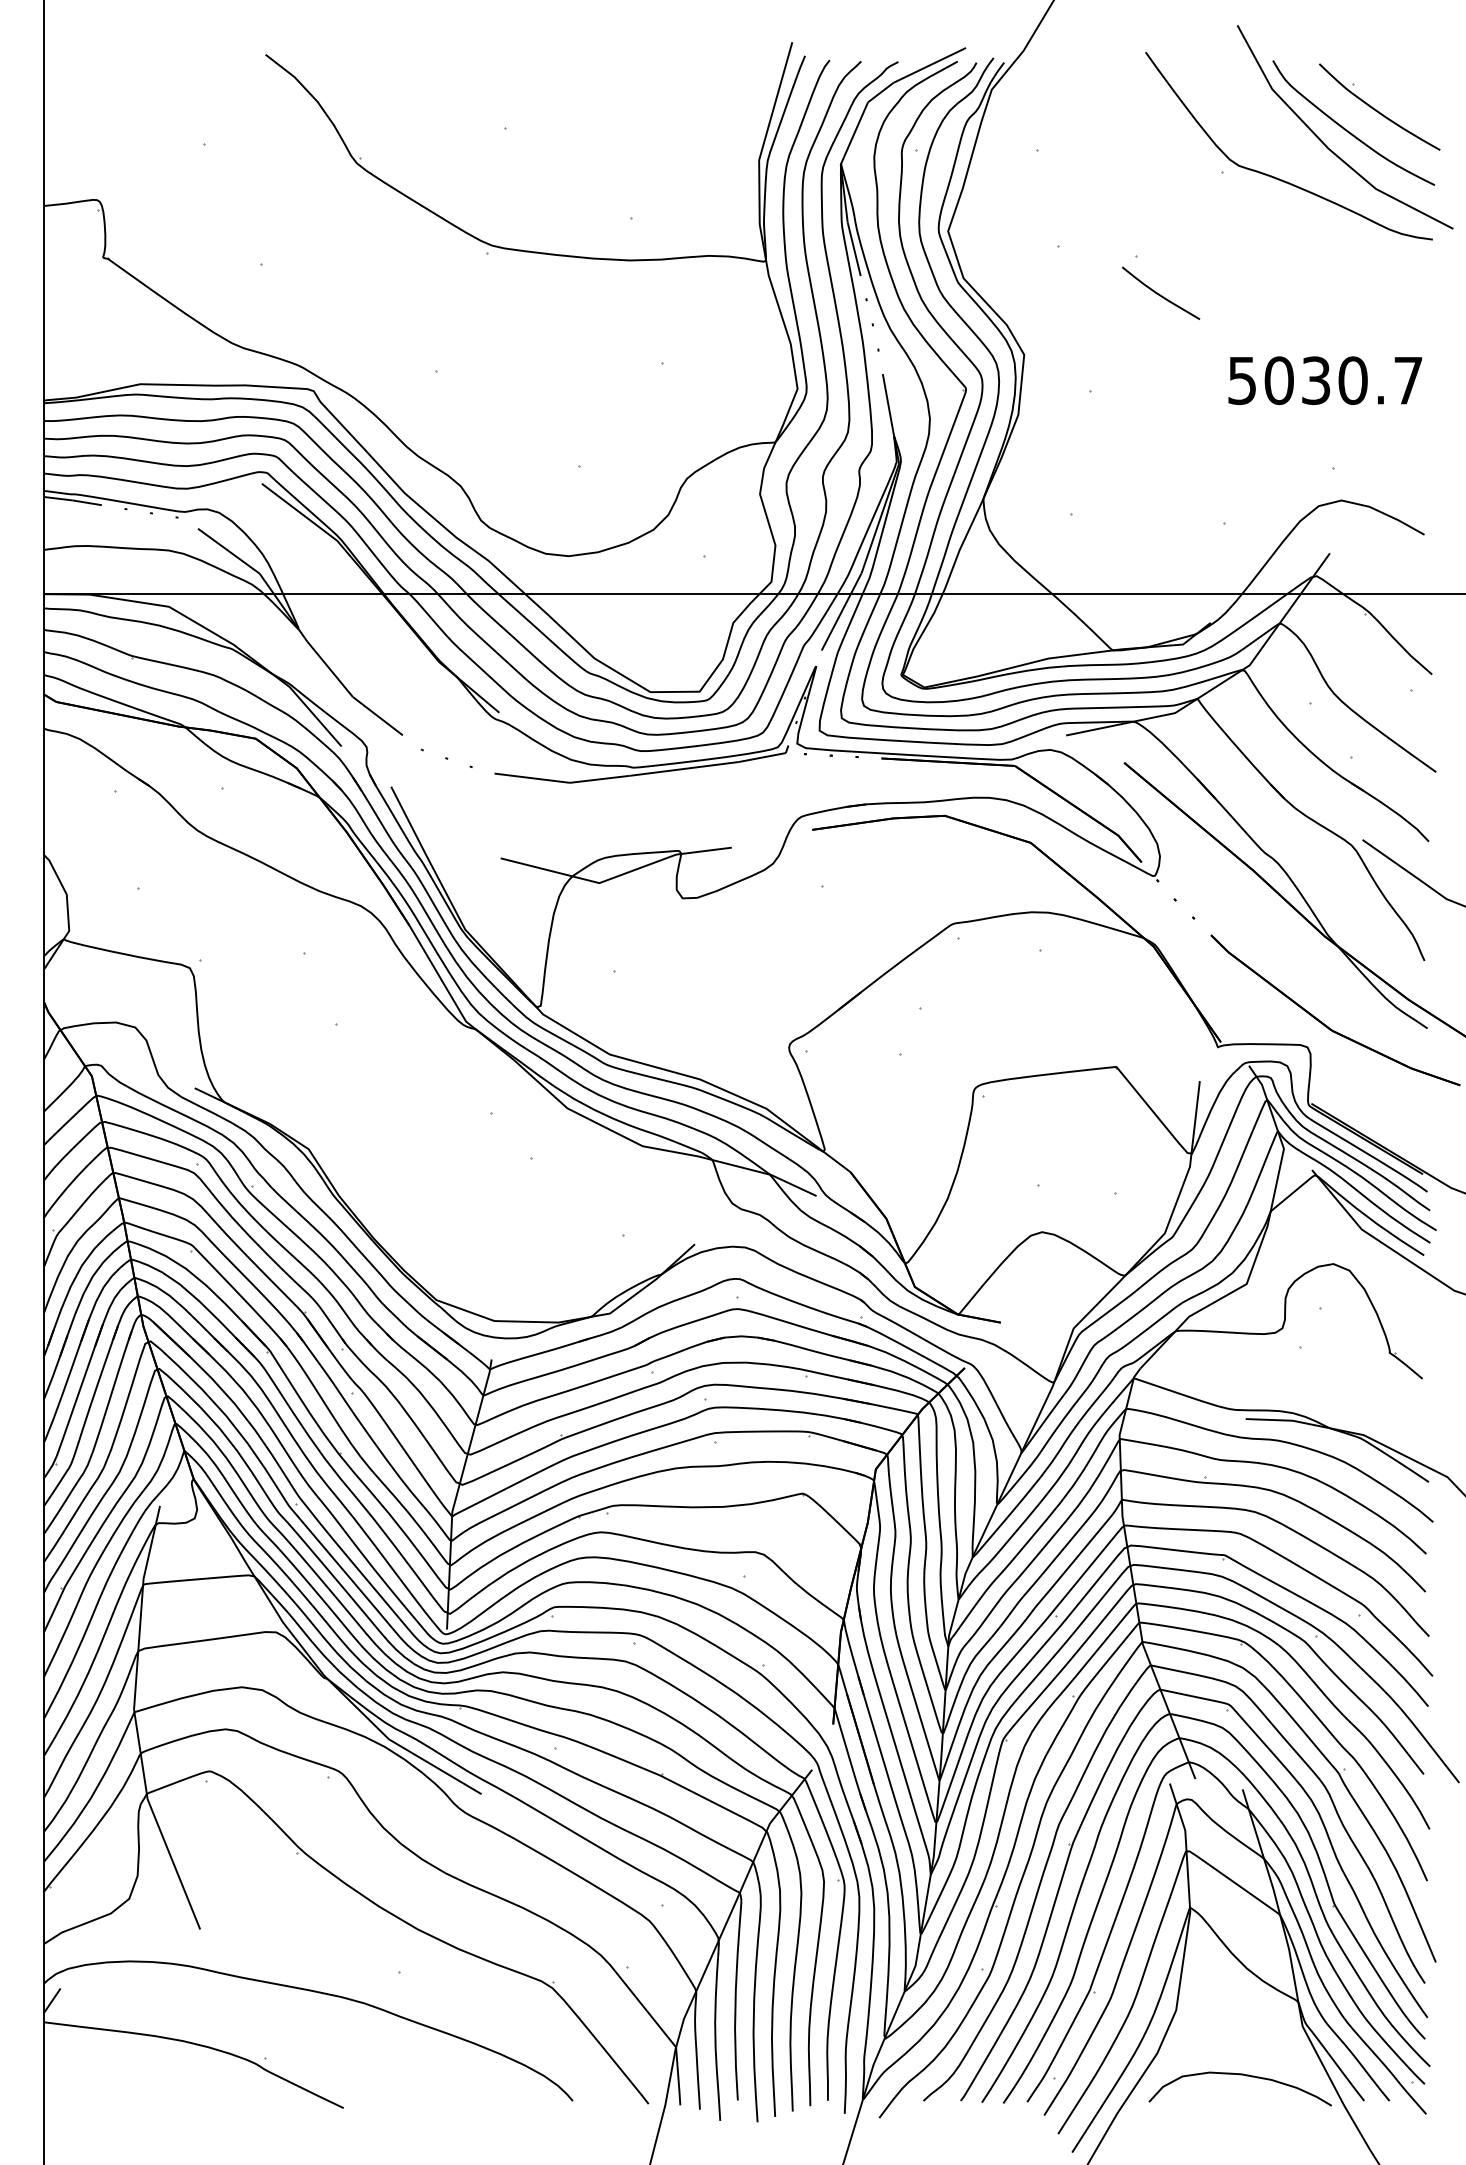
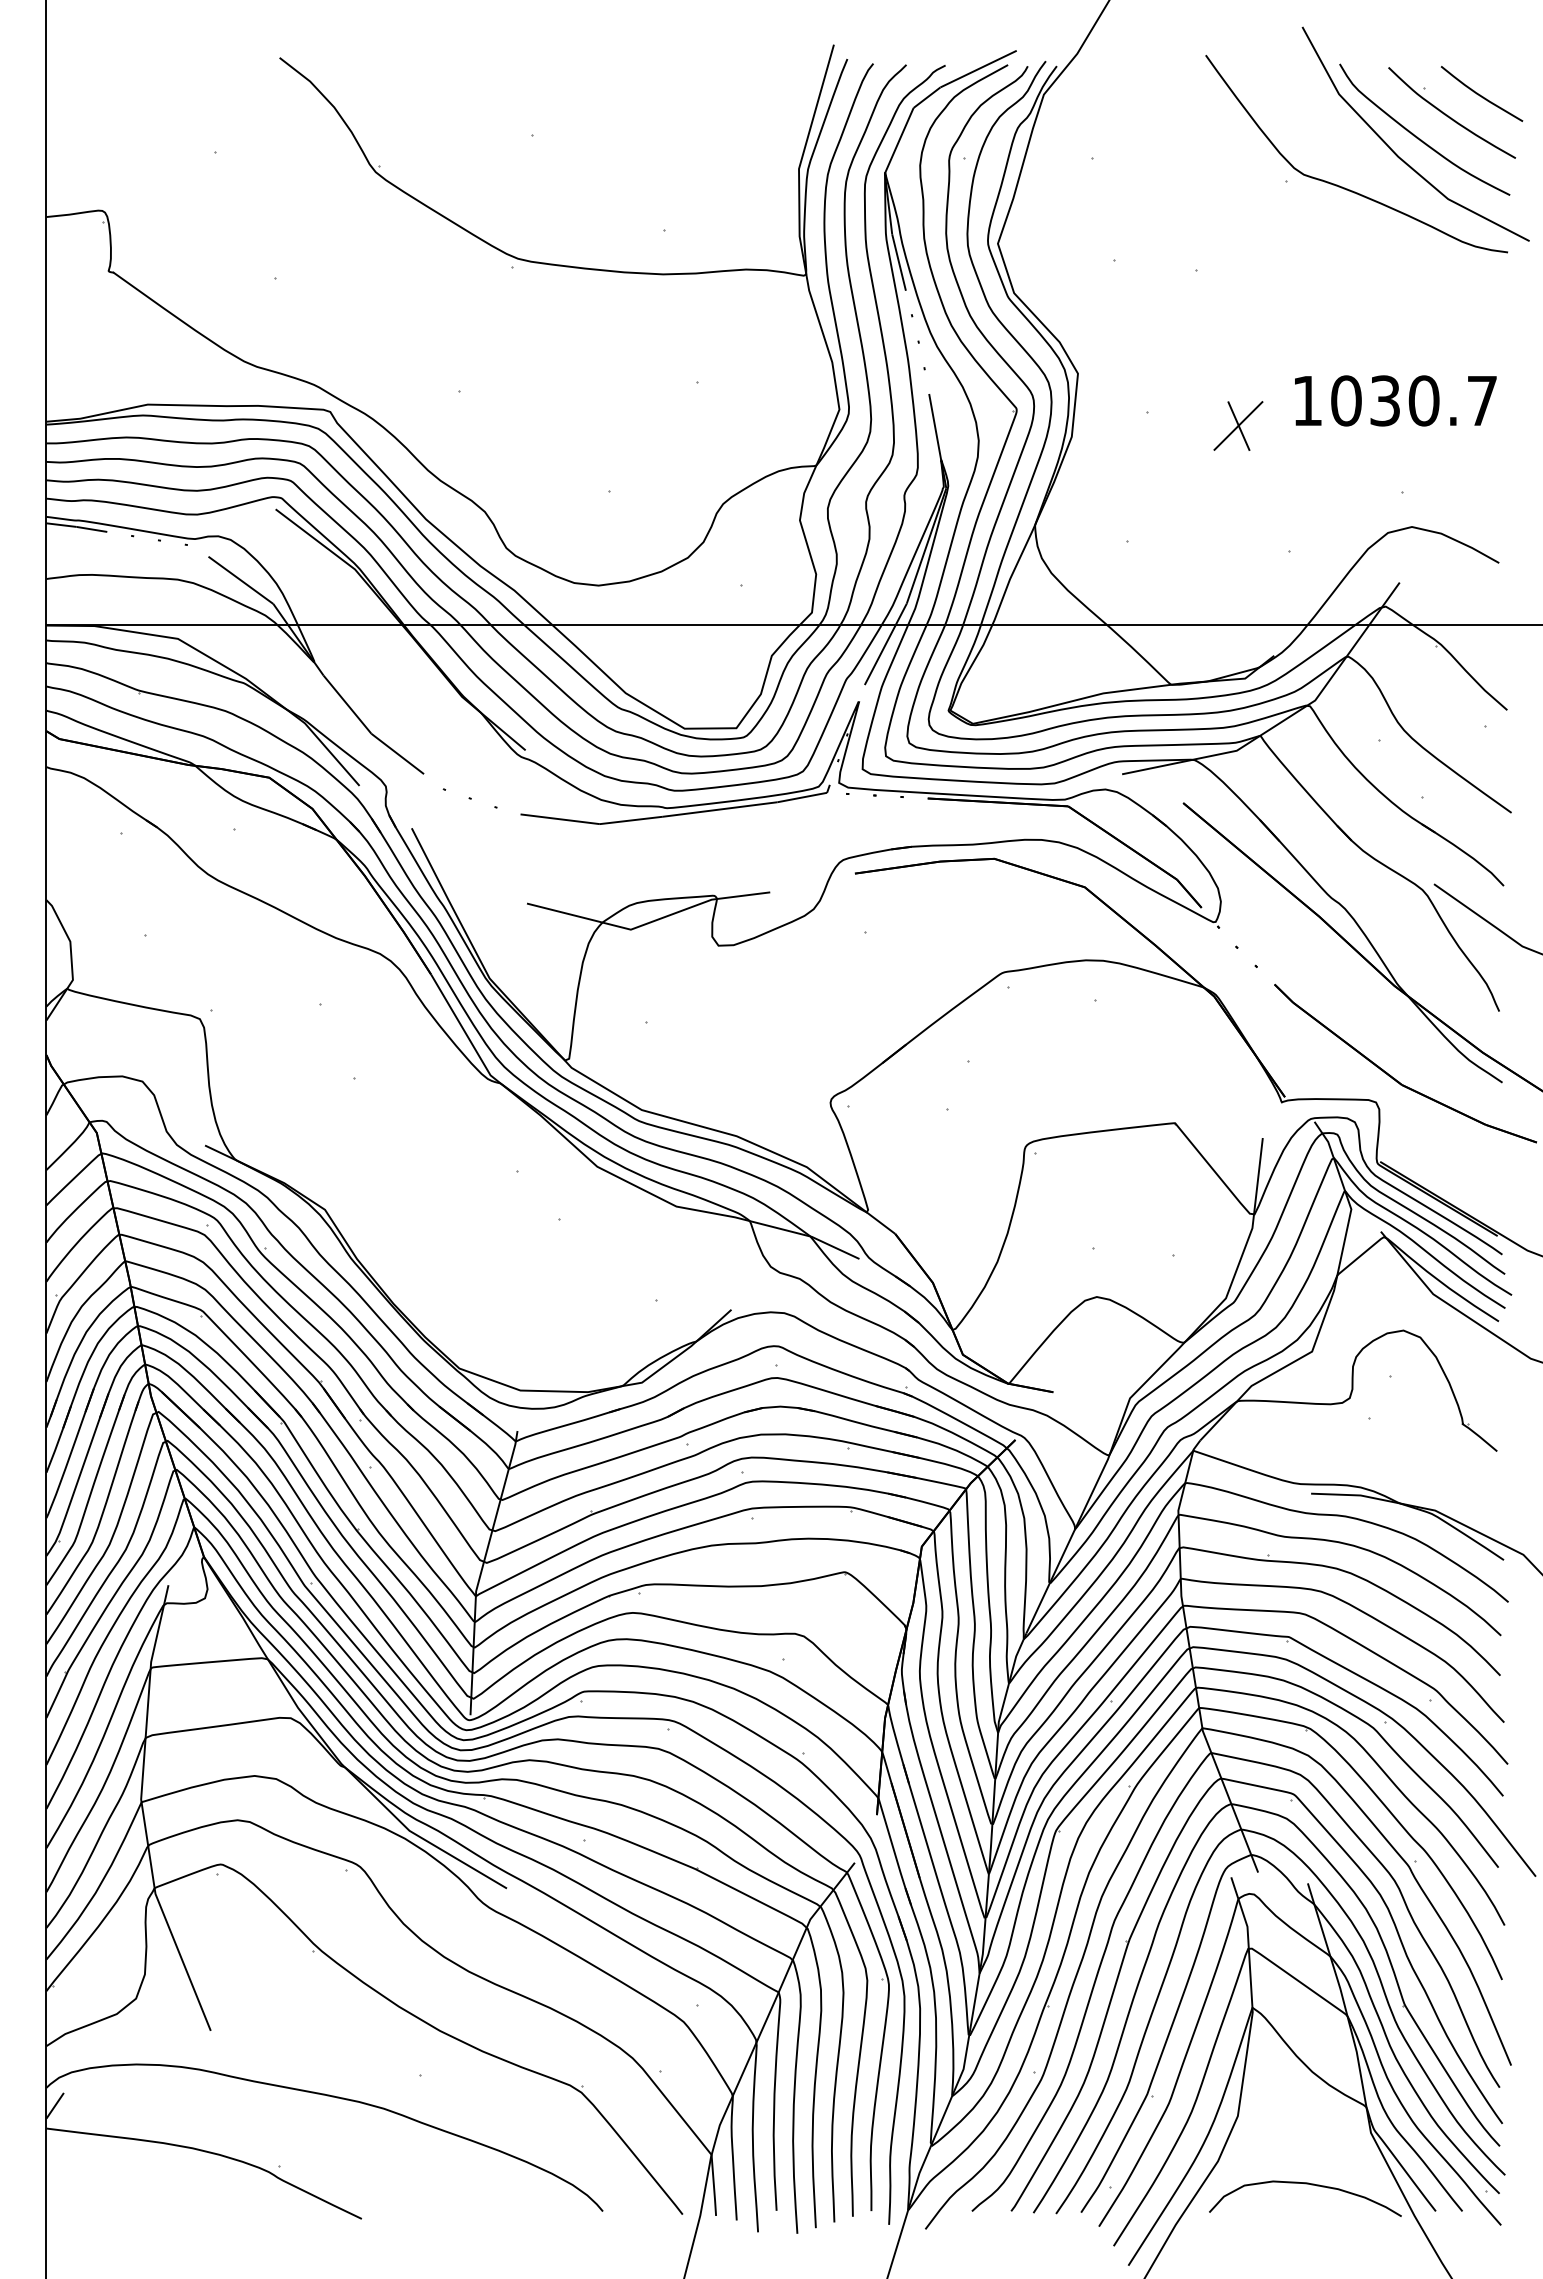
curve: (1159, 293) -> (1480, 94), moved
text: (1242, 381) -> (1307, 401), 5030.7 -> 1030.7
part: (1176, 404) -> (1238, 425), added

